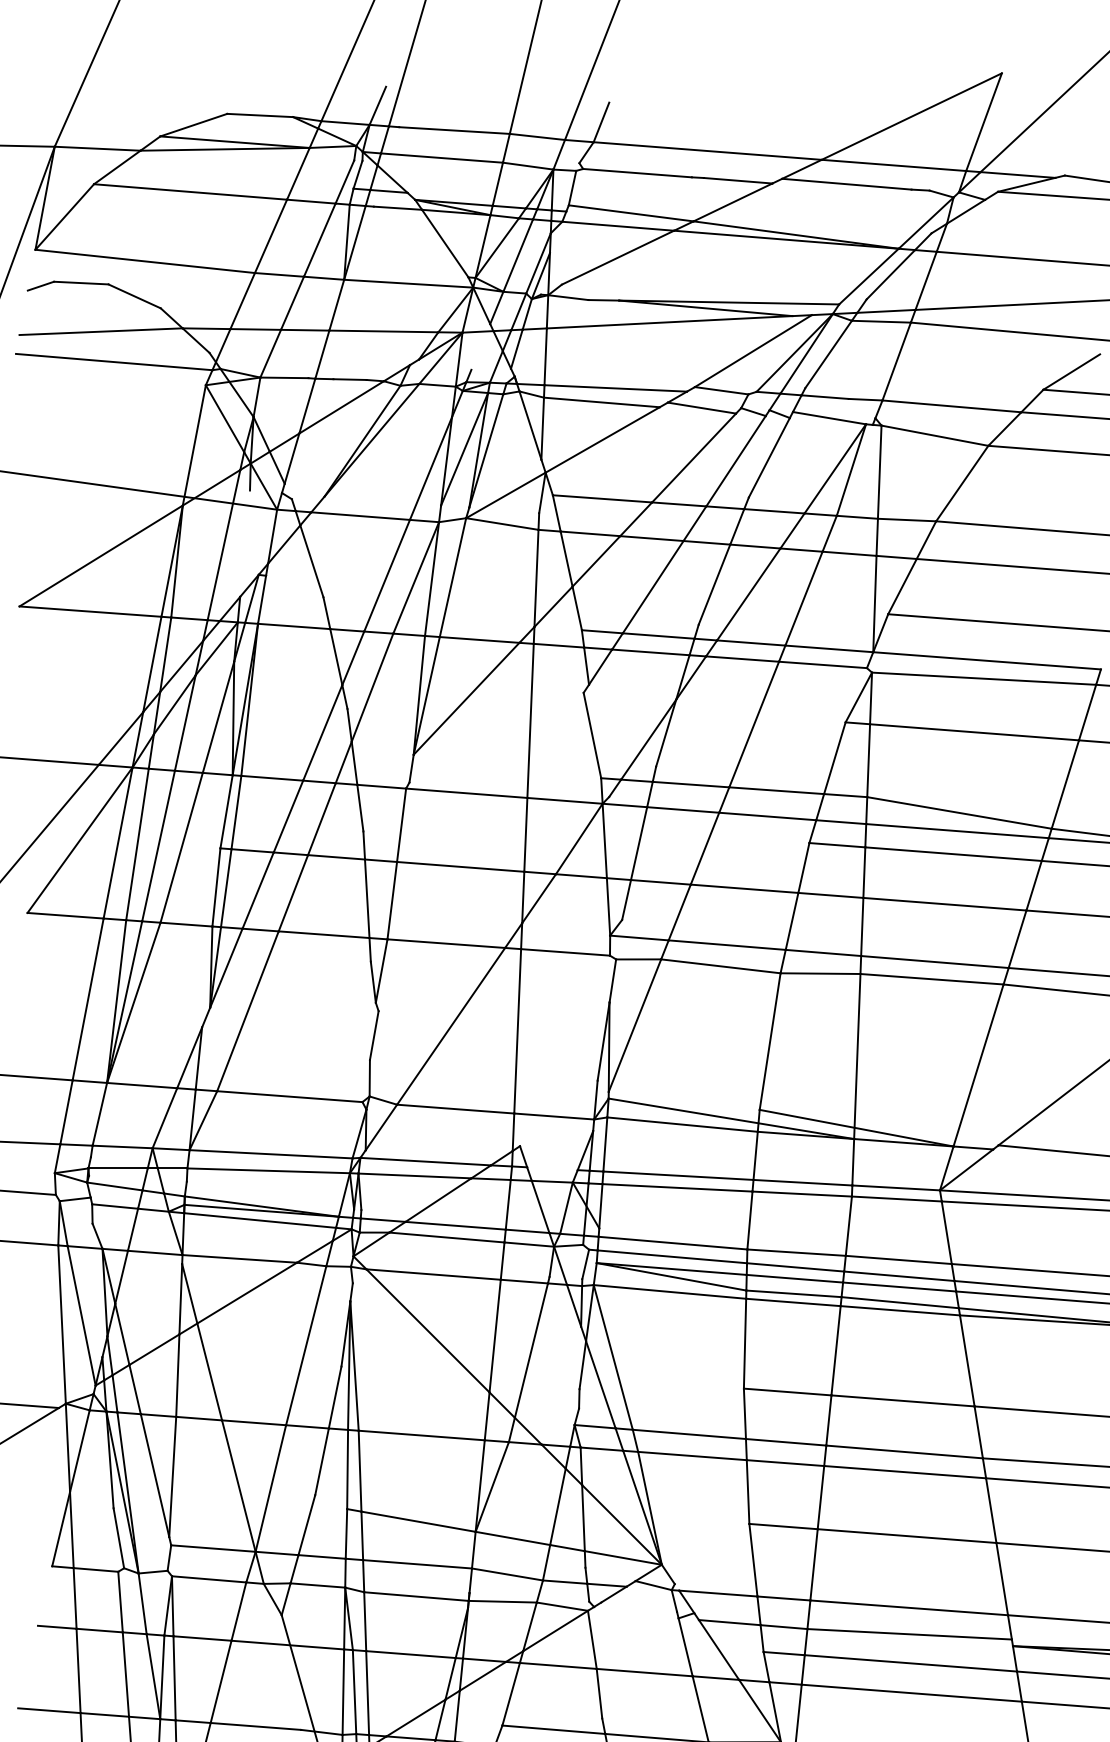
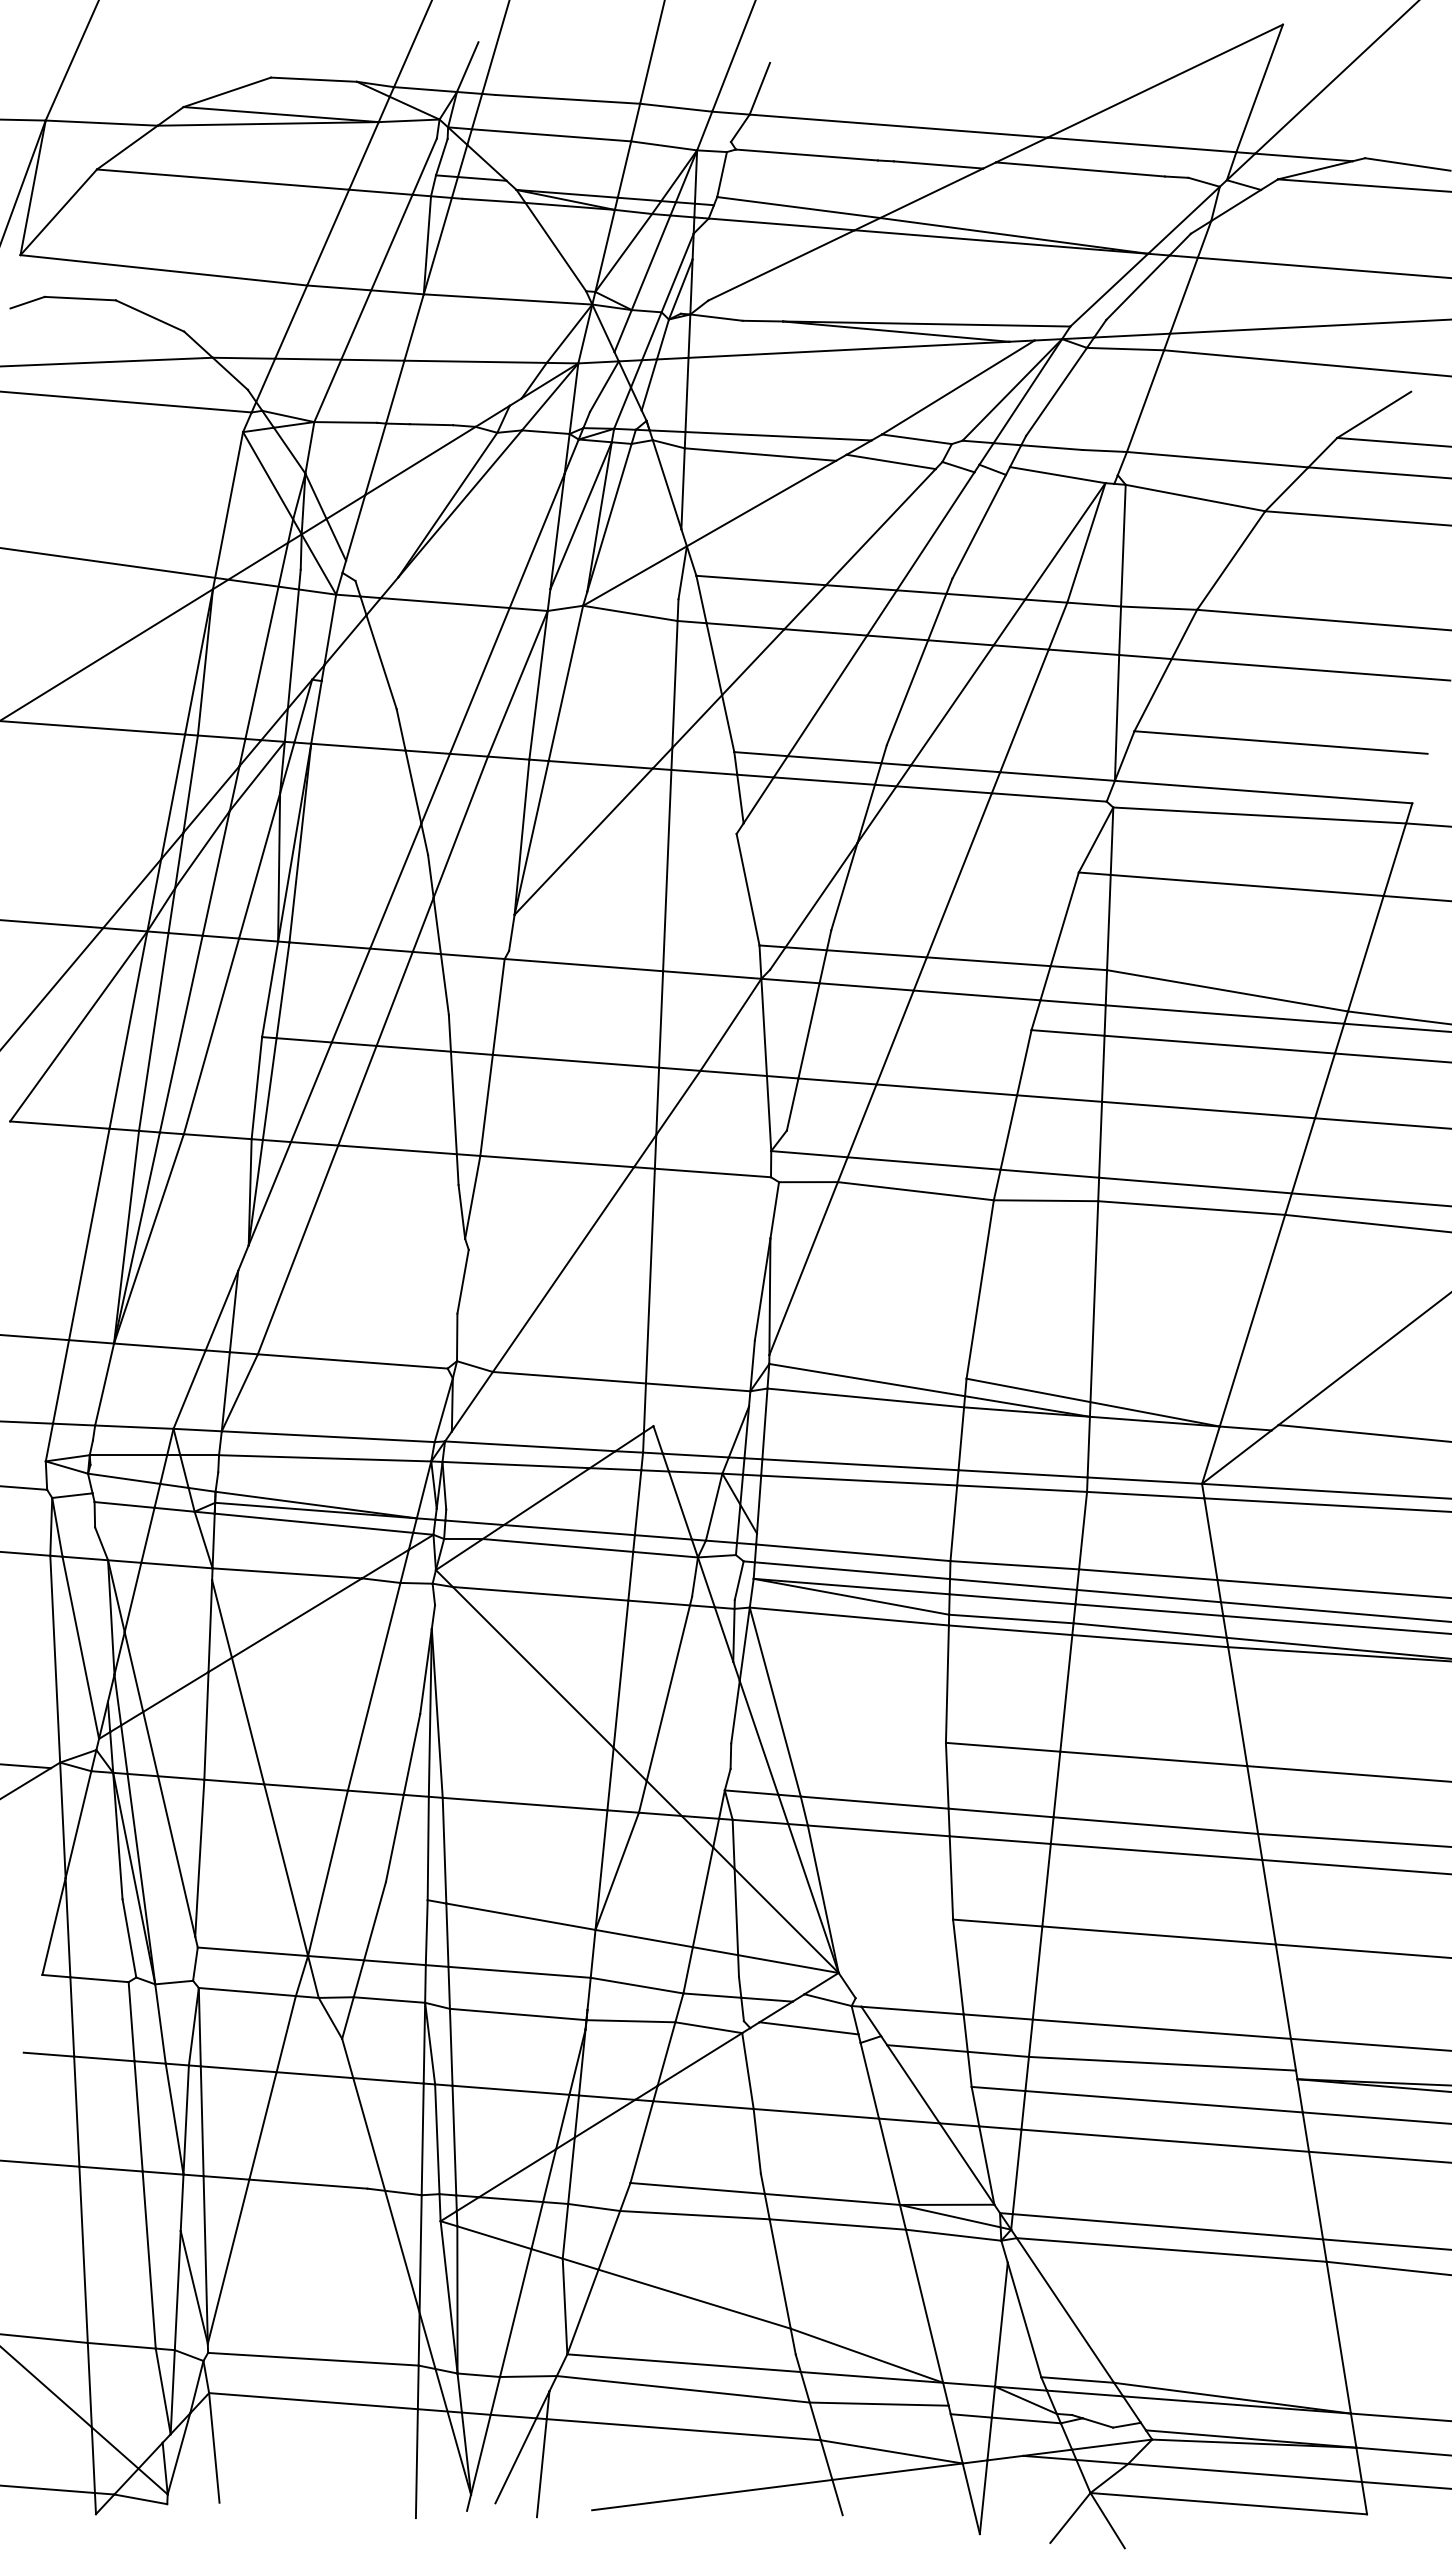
line: (481, 350) -> (603, 386), added
line: (244, 543) -> (293, 638), added
line: (552, 1168) -> (695, 1455), added
line: (638, 1607) -> (808, 2028), added

